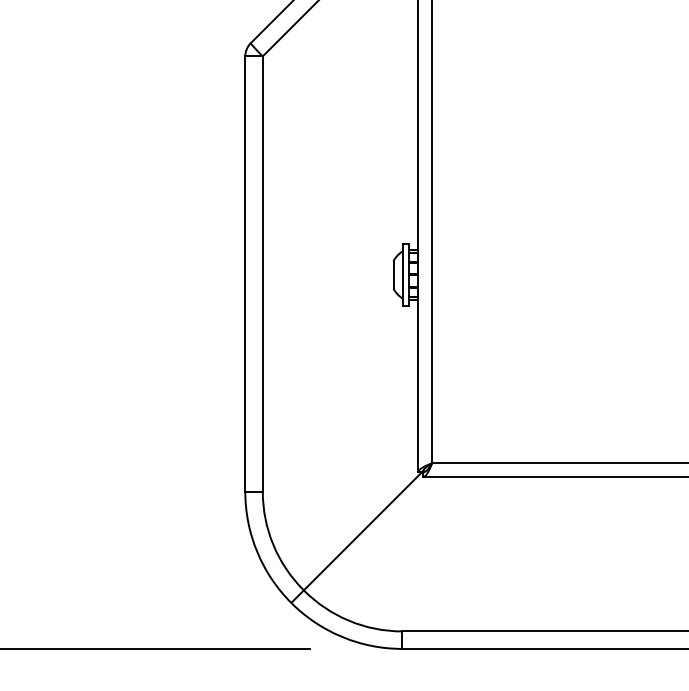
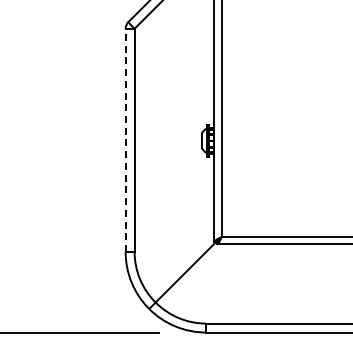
line: (245, 274) -> (125, 140), solid -> dashed

